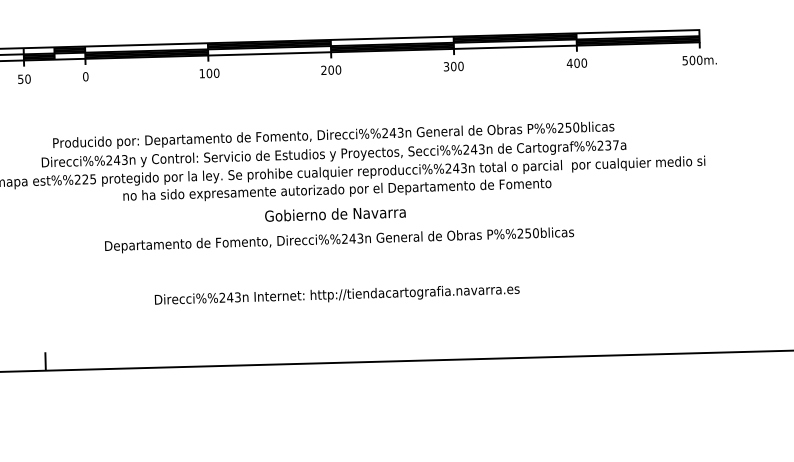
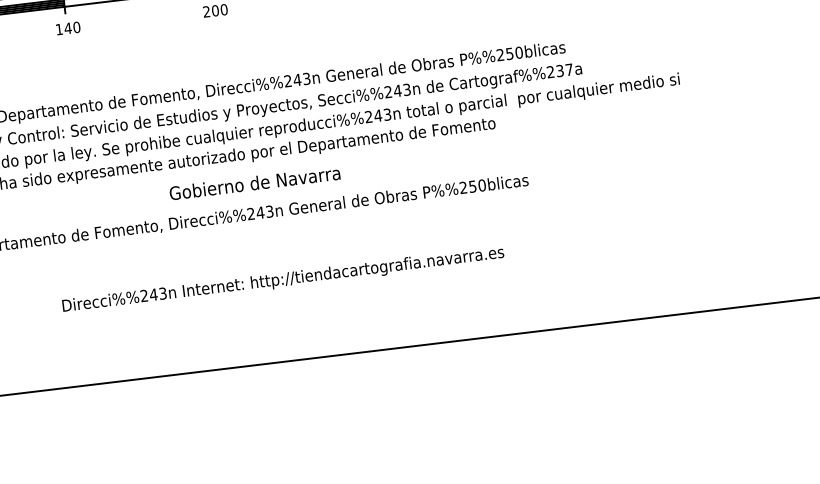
text: (209, 73) -> (68, 28), 100 -> 140
text: (335, 214) -> (255, 183), moved
text: (336, 295) -> (282, 280), moved

